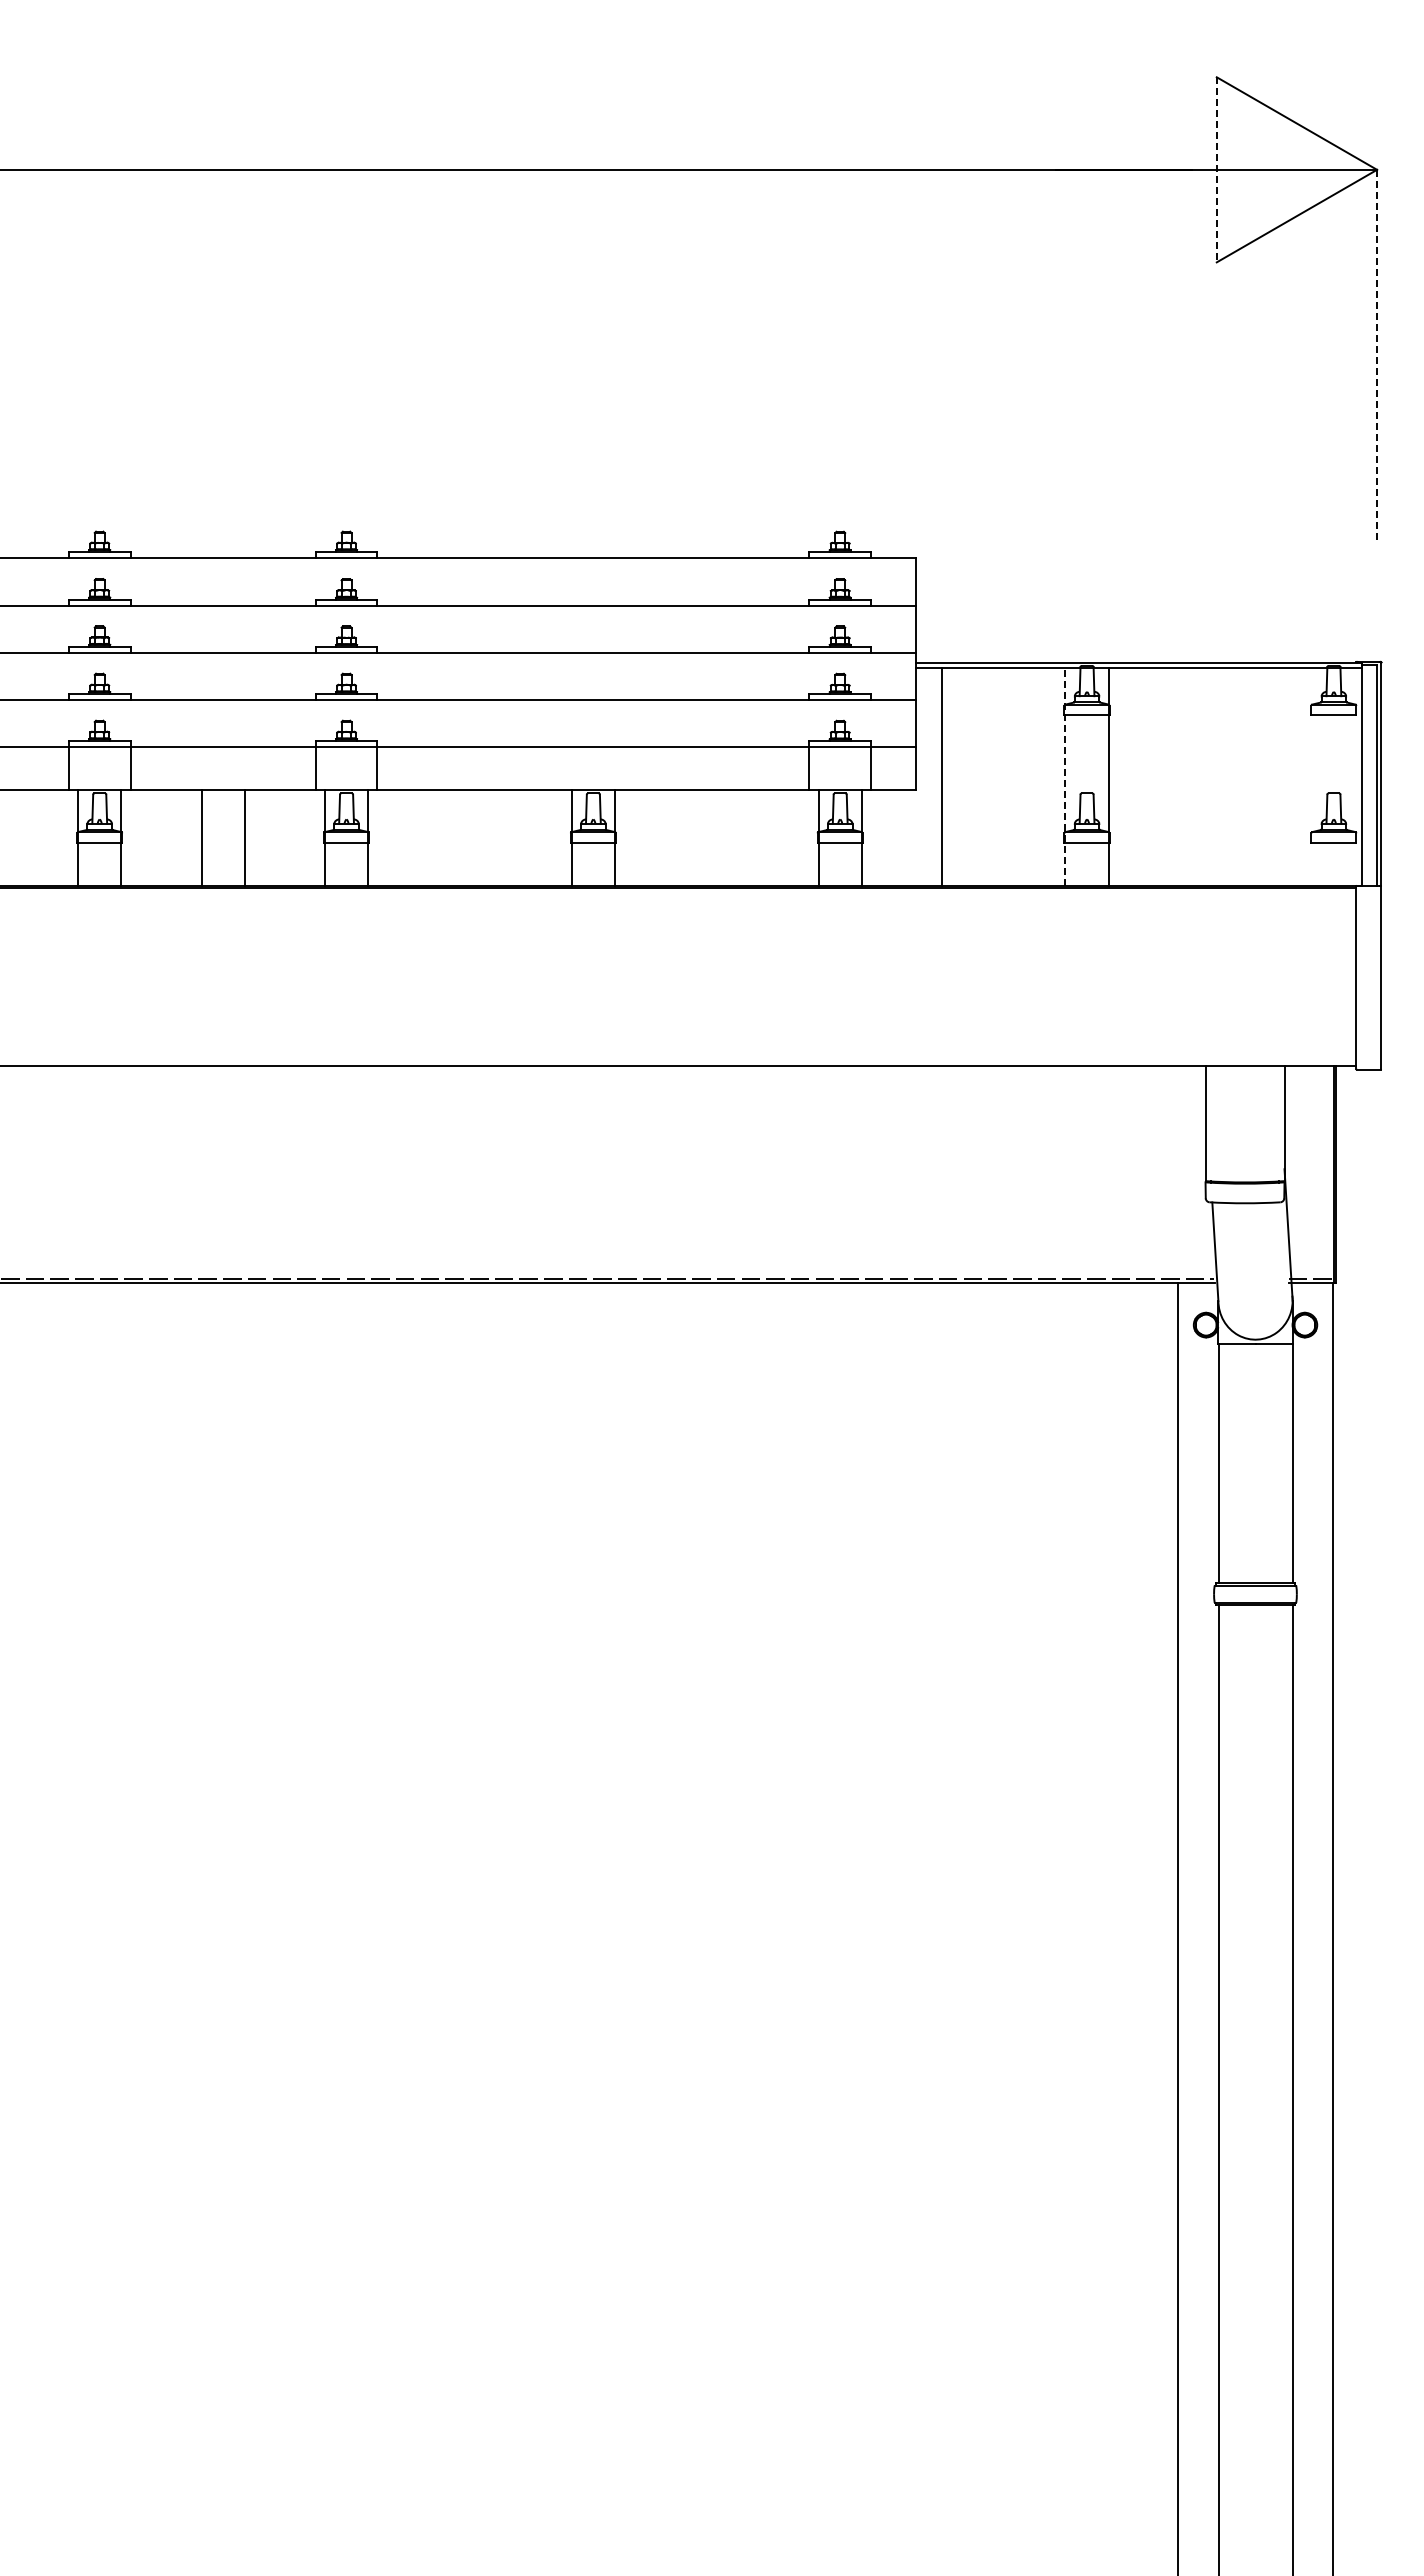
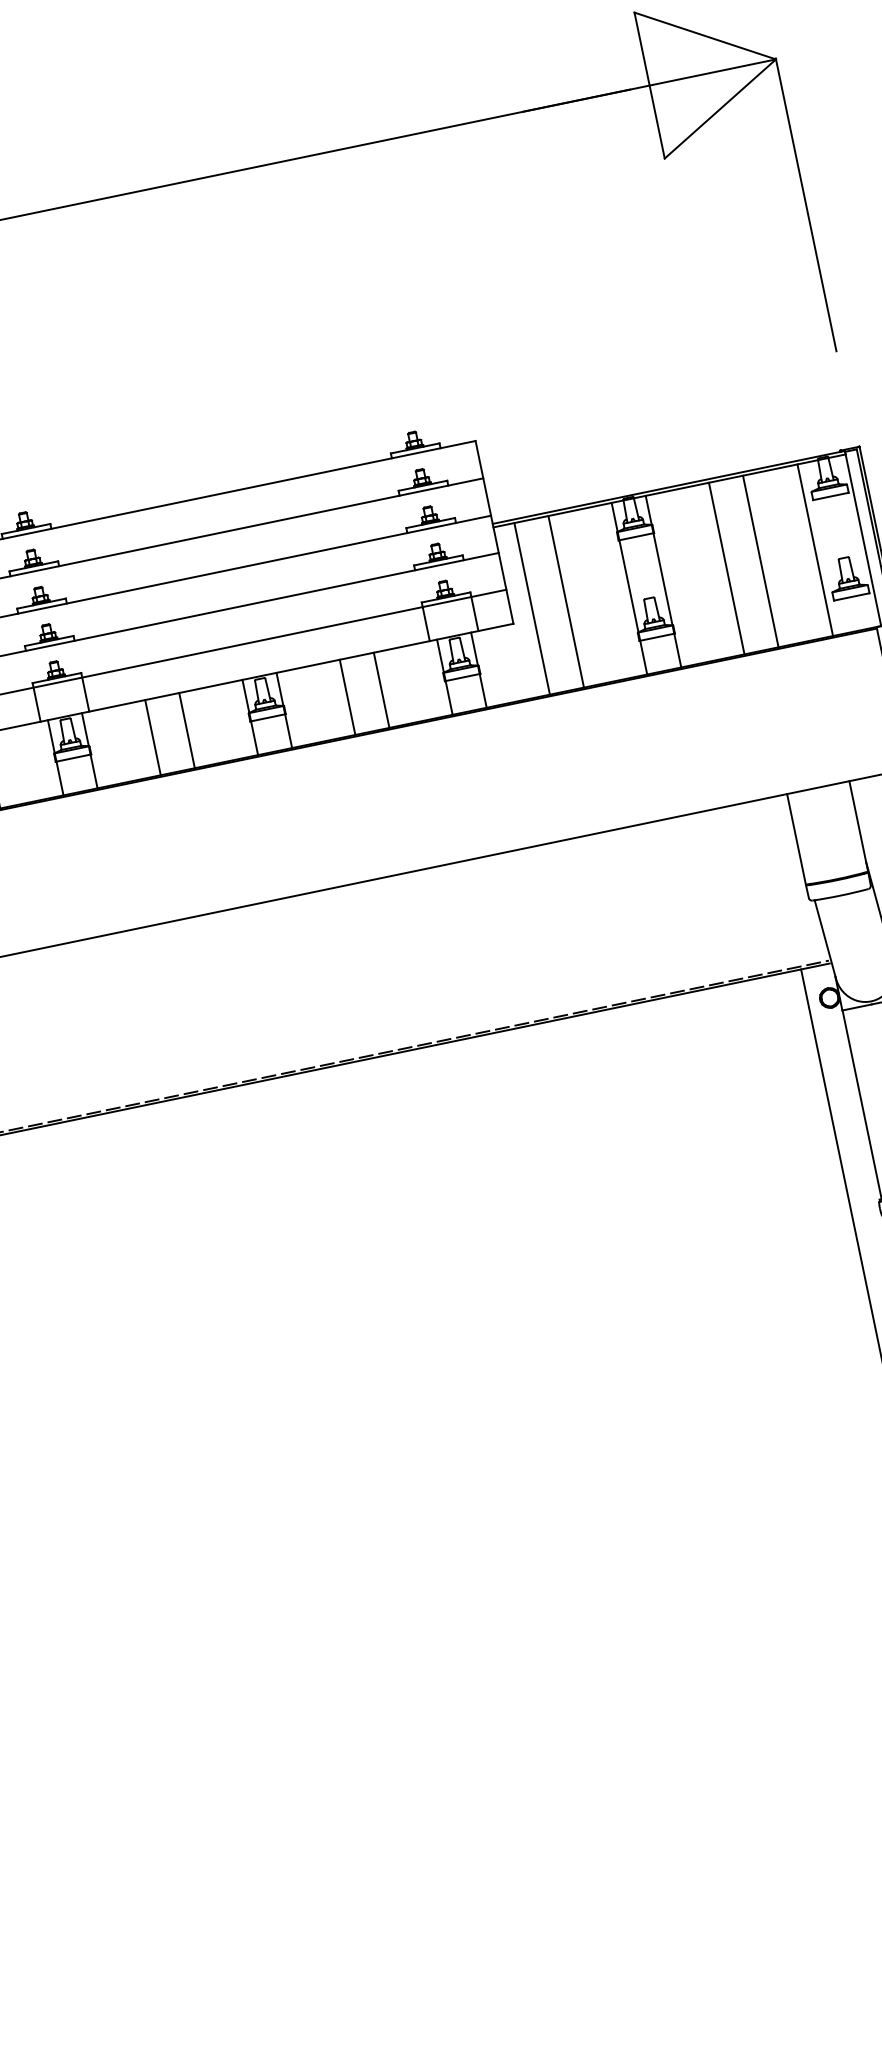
line: (1216, 169) -> (649, 85), dashed -> solid
line: (1377, 354) -> (806, 204), dashed -> solid
line: (985, 776) -> (566, 601), added
line: (1065, 776) -> (629, 588), dashed -> solid
line: (1188, 776) -> (726, 568), added
line: (1232, 776) -> (761, 561), added
line: (1301, 776) -> (815, 549), added
line: (448, 837) -> (153, 737), added
line: (491, 837) -> (186, 730), added
line: (695, 837) -> (347, 696), added
line: (738, 837) -> (381, 689), added

